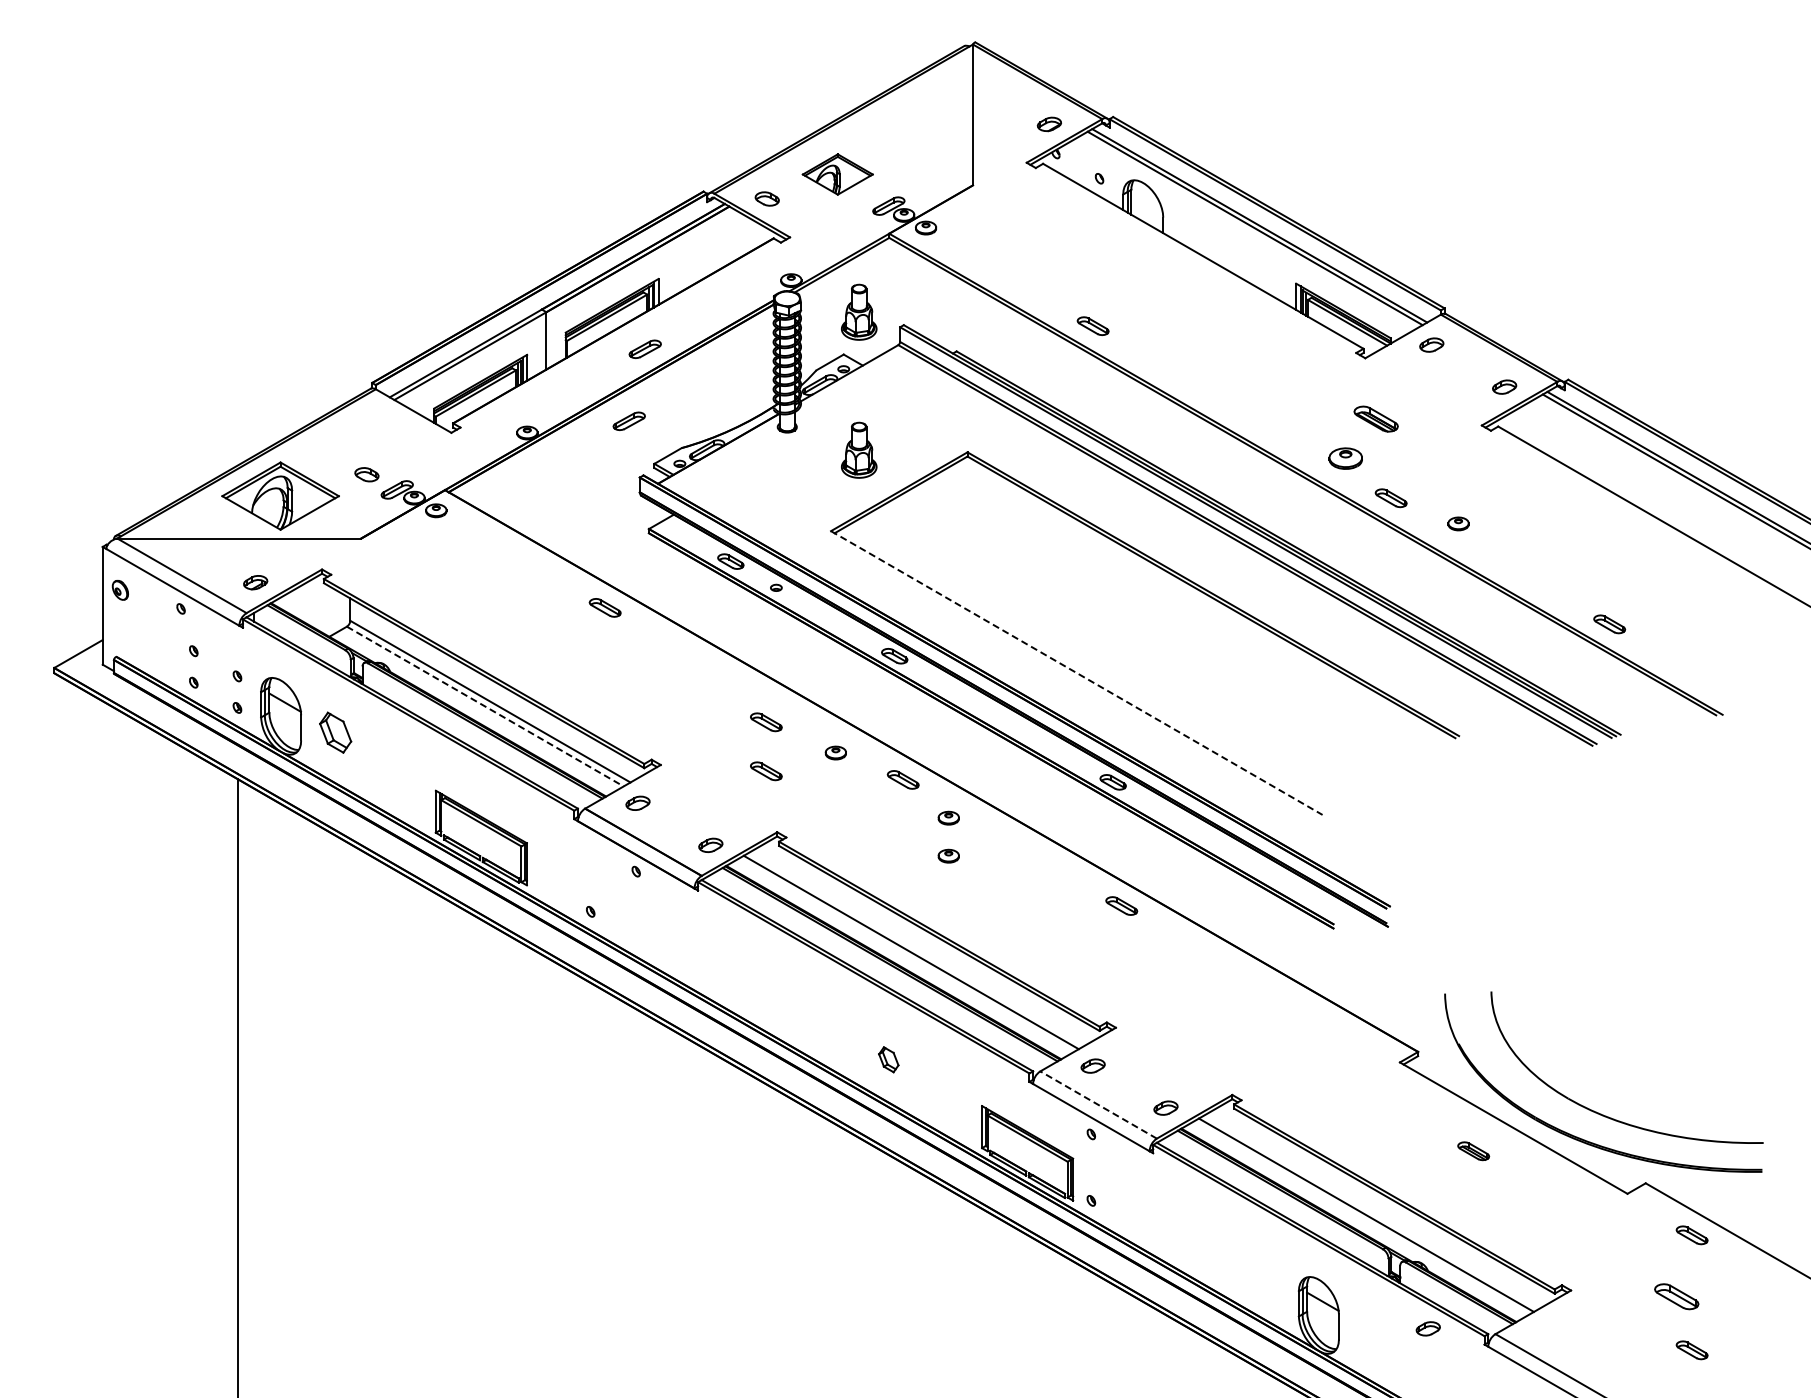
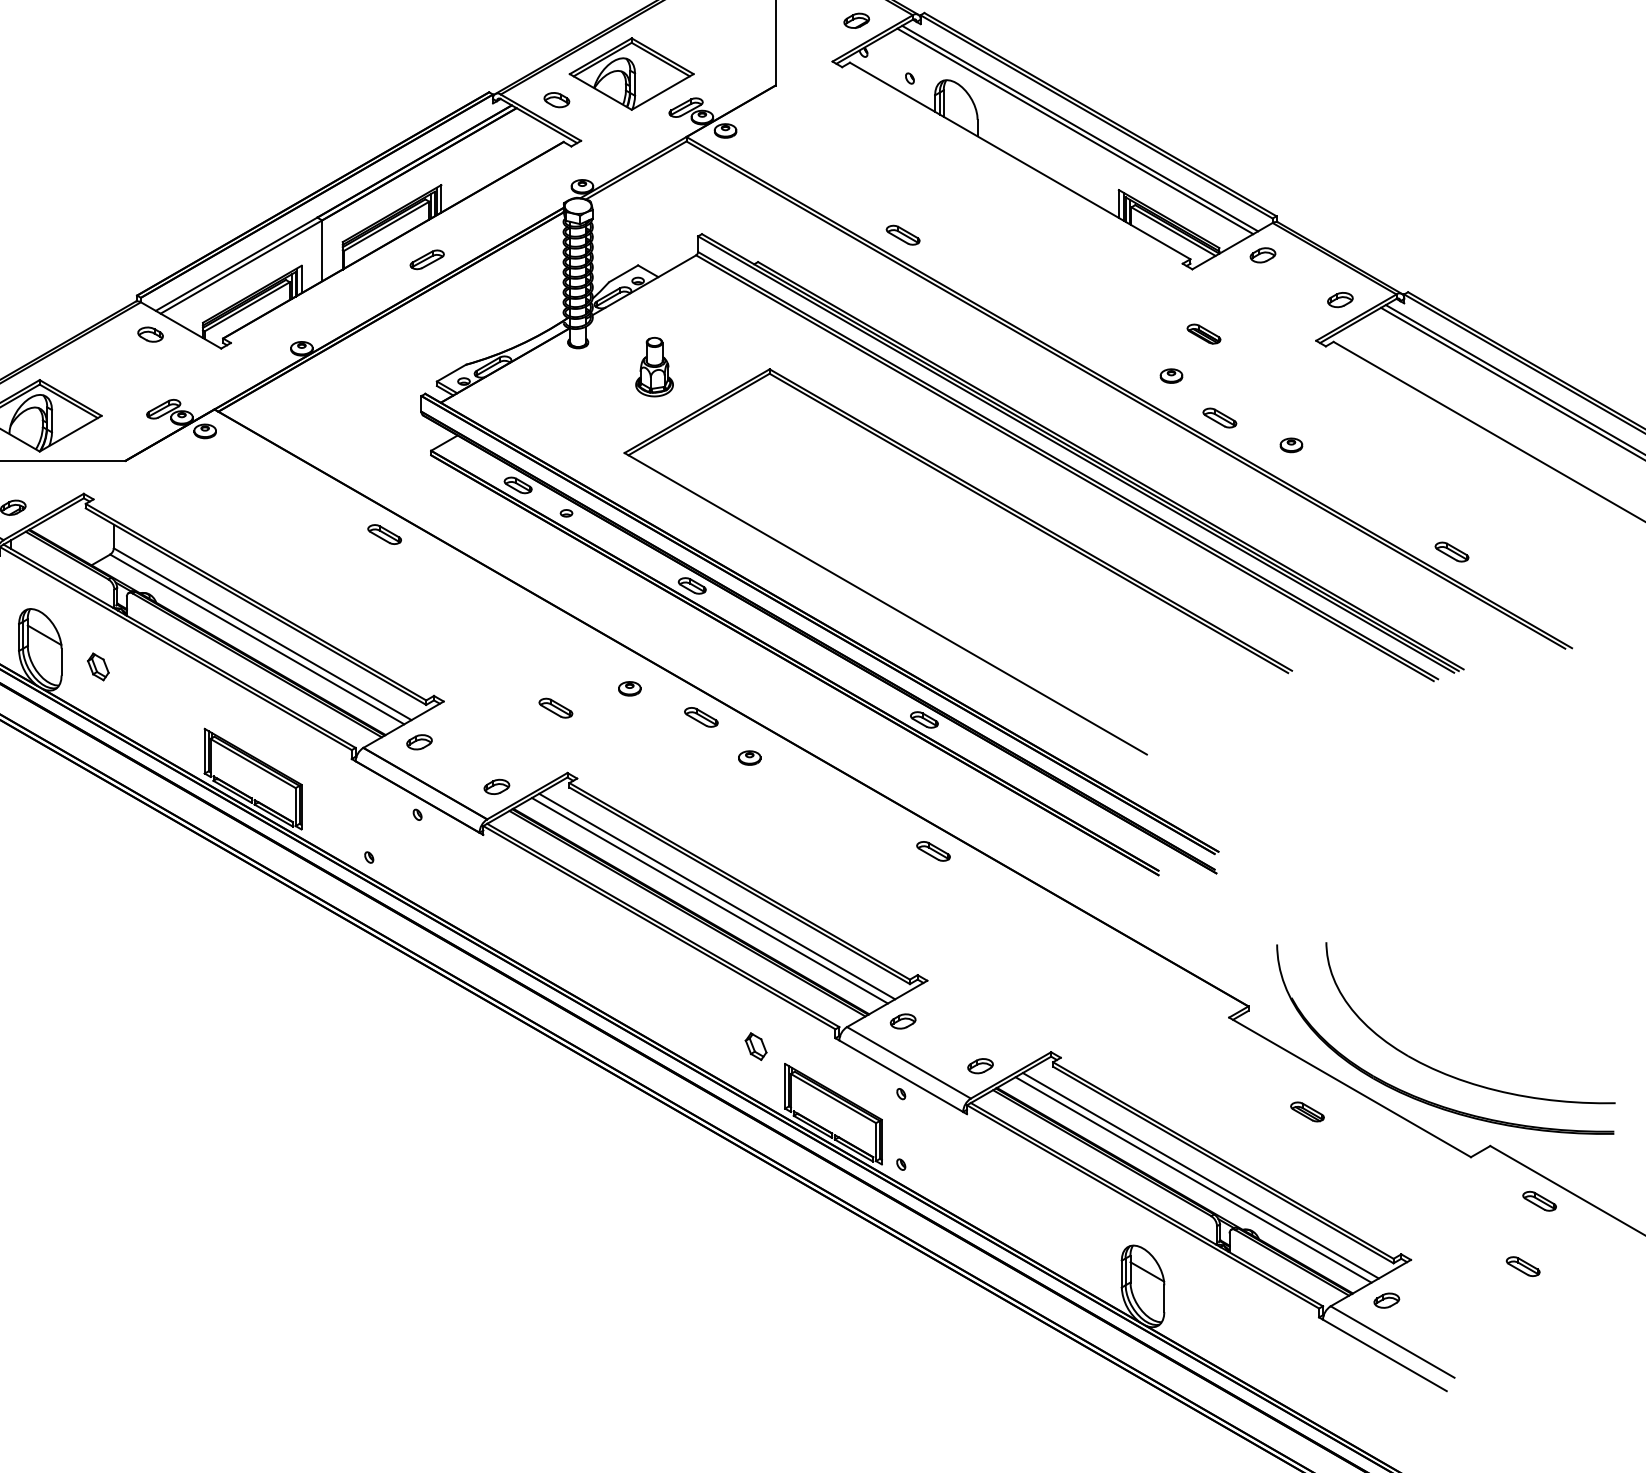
part: (837, 174) -> (631, 74), size x1.67
part: (859, 311) -> (654, 219), removed
part: (1376, 419) -> (1204, 334), size x0.71
part: (628, 420) -> (409, 335), removed
part: (1345, 458) -> (1171, 375), size x0.62
part: (366, 474) -> (150, 334), moved
line: (1076, 673) -> (885, 604), dashed -> solid
line: (485, 706) -> (257, 639), dashed -> solid
part: (766, 722) -> (556, 656), removed
part: (335, 731) -> (98, 665), size x0.62
part: (948, 855) -> (749, 797), removed
line: (917, 948) -> (716, 896), added
part: (888, 1059) -> (755, 1046), moved
line: (1098, 1104) -> (908, 1062), dashed -> solid
line: (1372, 1210) -> (1199, 1174), added
part: (1676, 1296) -> (1523, 1266), size x0.71
part: (1427, 1328) -> (1385, 1300), moved
part: (1691, 1350) -> (1538, 1323), removed

